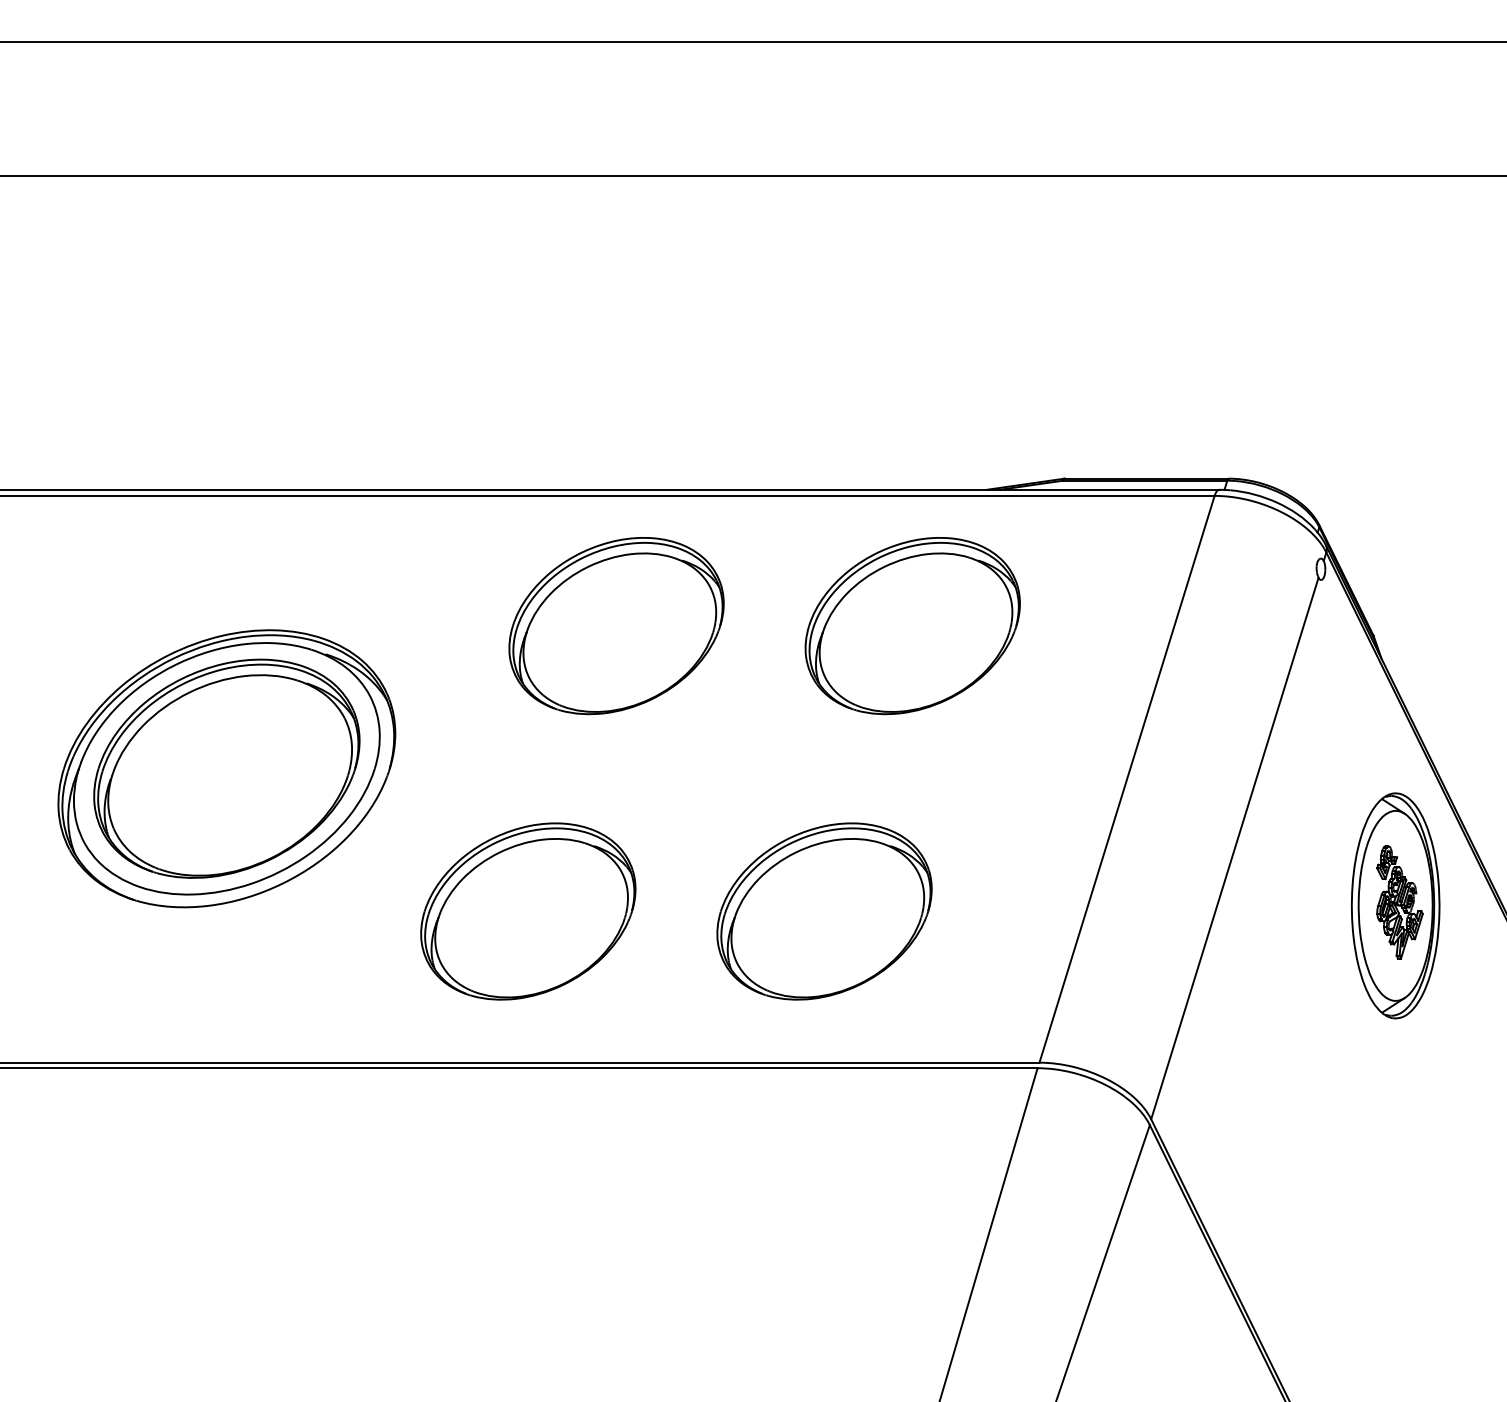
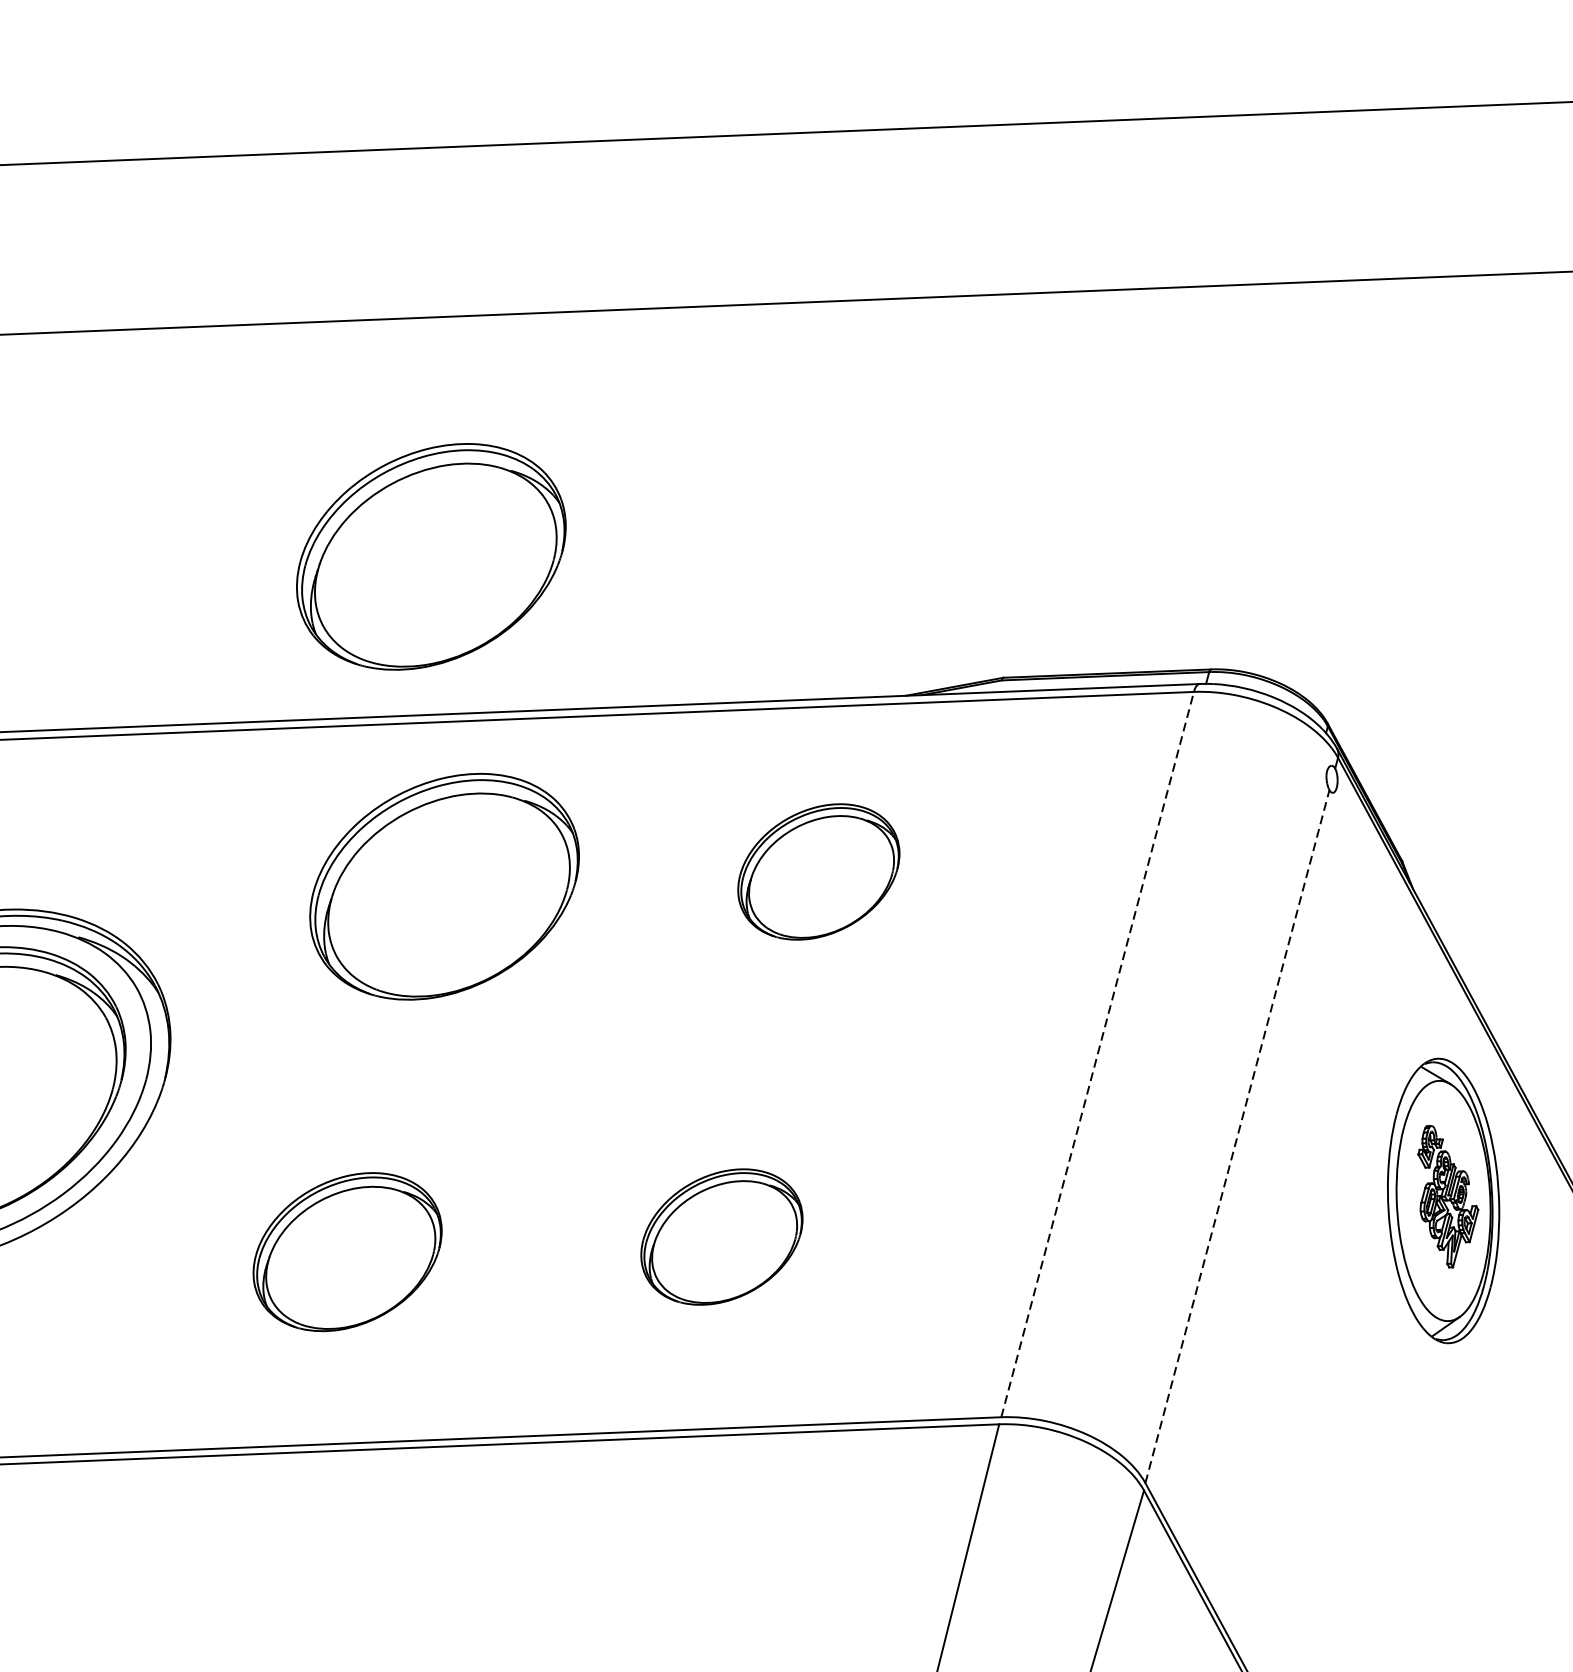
part: (616, 365) -> (431, 557), added
part: (912, 626) -> (818, 872), size x0.6
line: (1127, 779) -> (1098, 1054), solid -> dashed
line: (1235, 848) -> (1238, 1136), solid -> dashed
part: (528, 911) -> (347, 1252), size x0.7
part: (824, 911) -> (721, 1237), size x0.6

